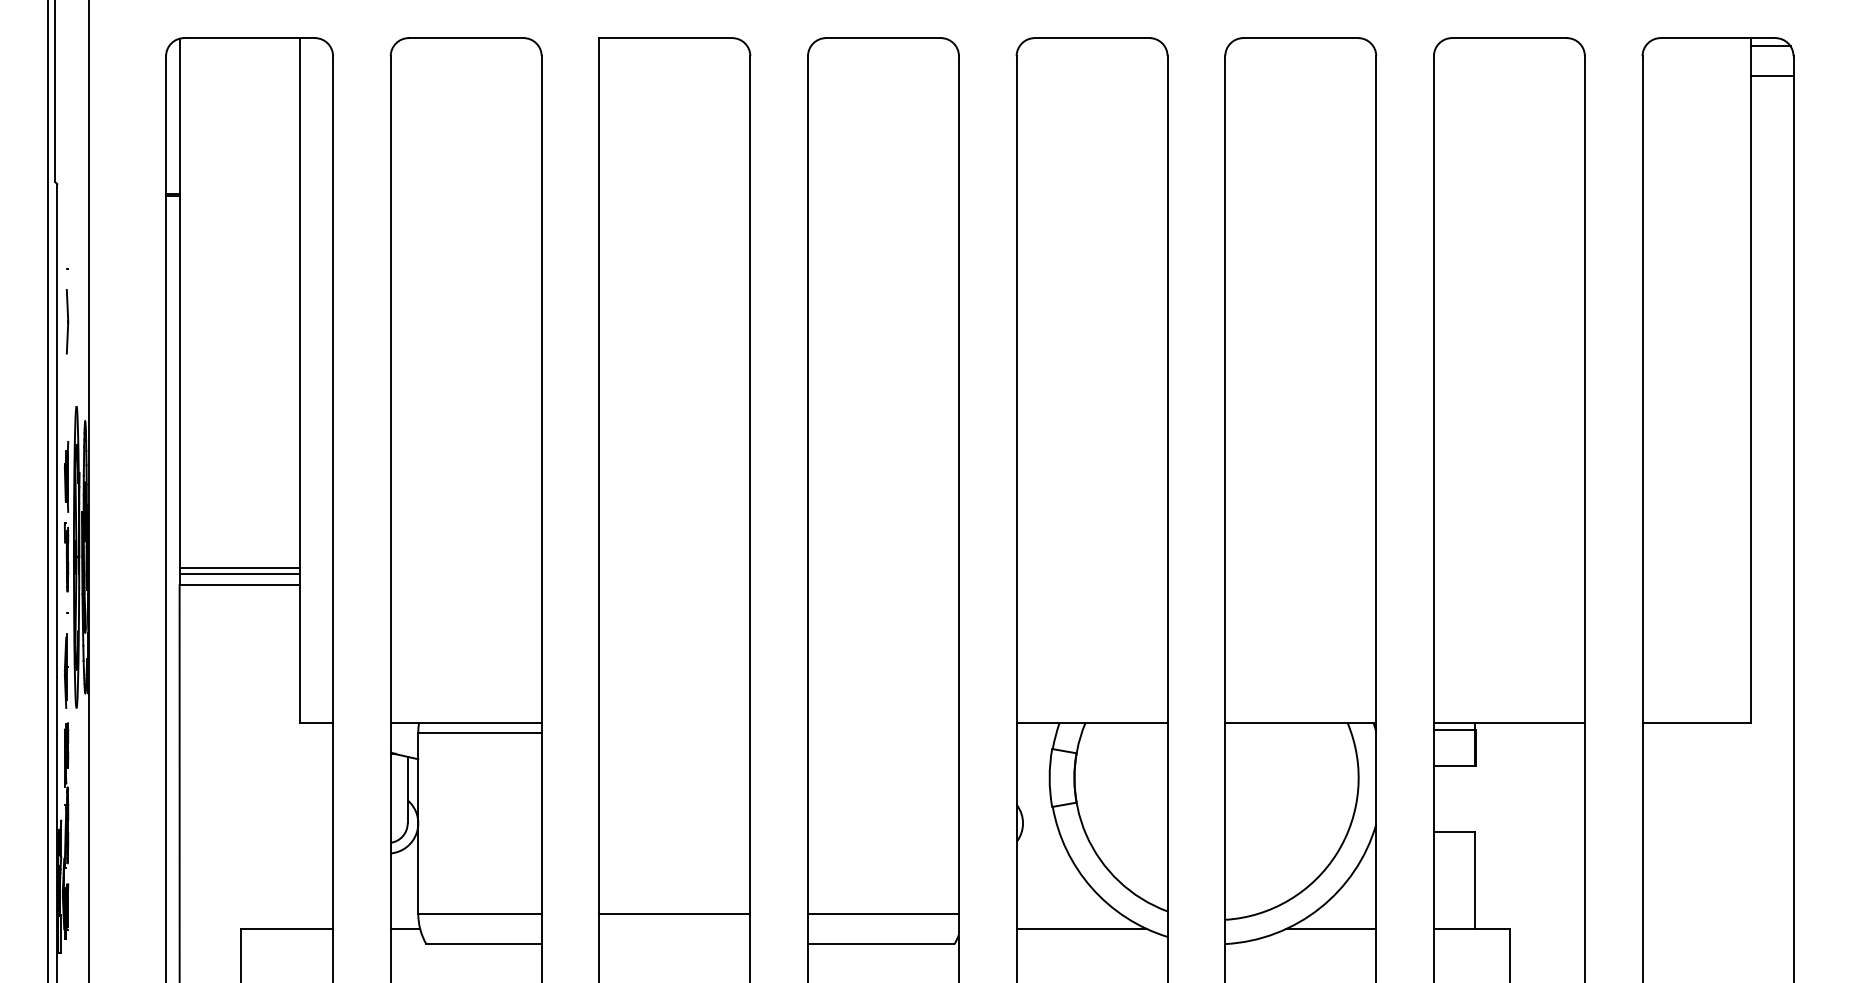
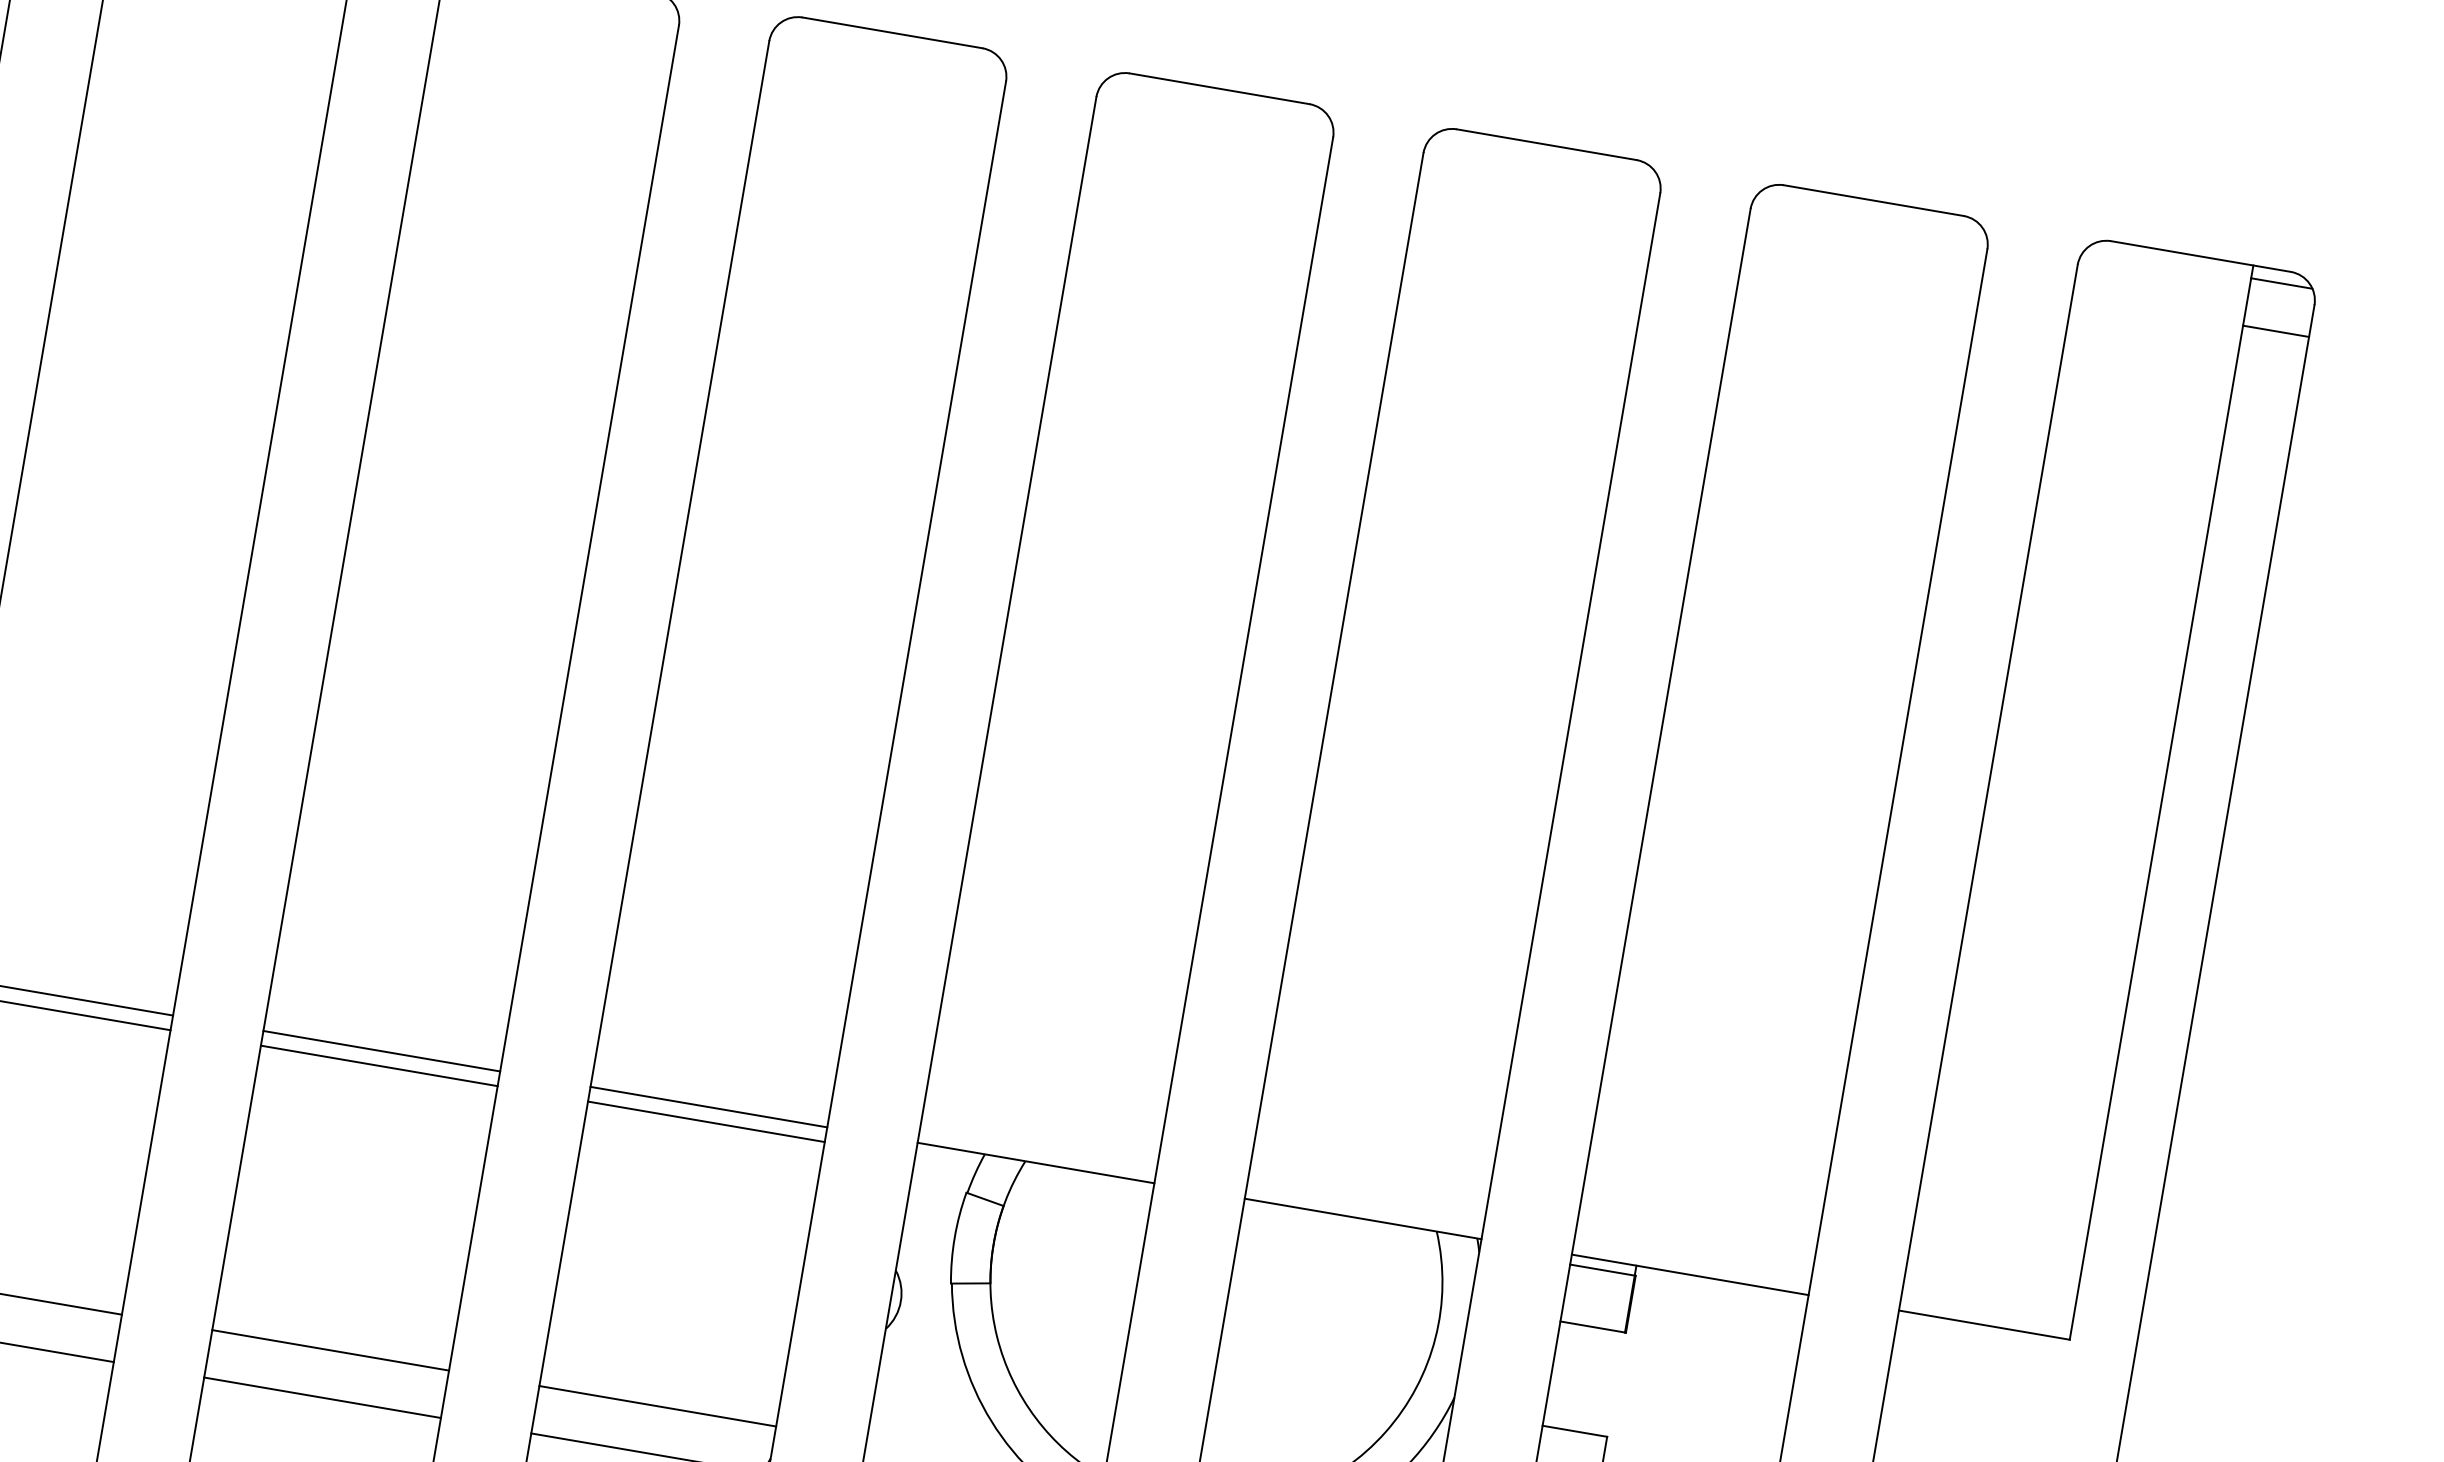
line: (674, 723) -> (381, 1051), added
line: (883, 723) -> (708, 1107), added
line: (674, 732) -> (378, 1065), added
line: (883, 732) -> (706, 1121), added
line: (674, 944) -> (321, 1397), added

